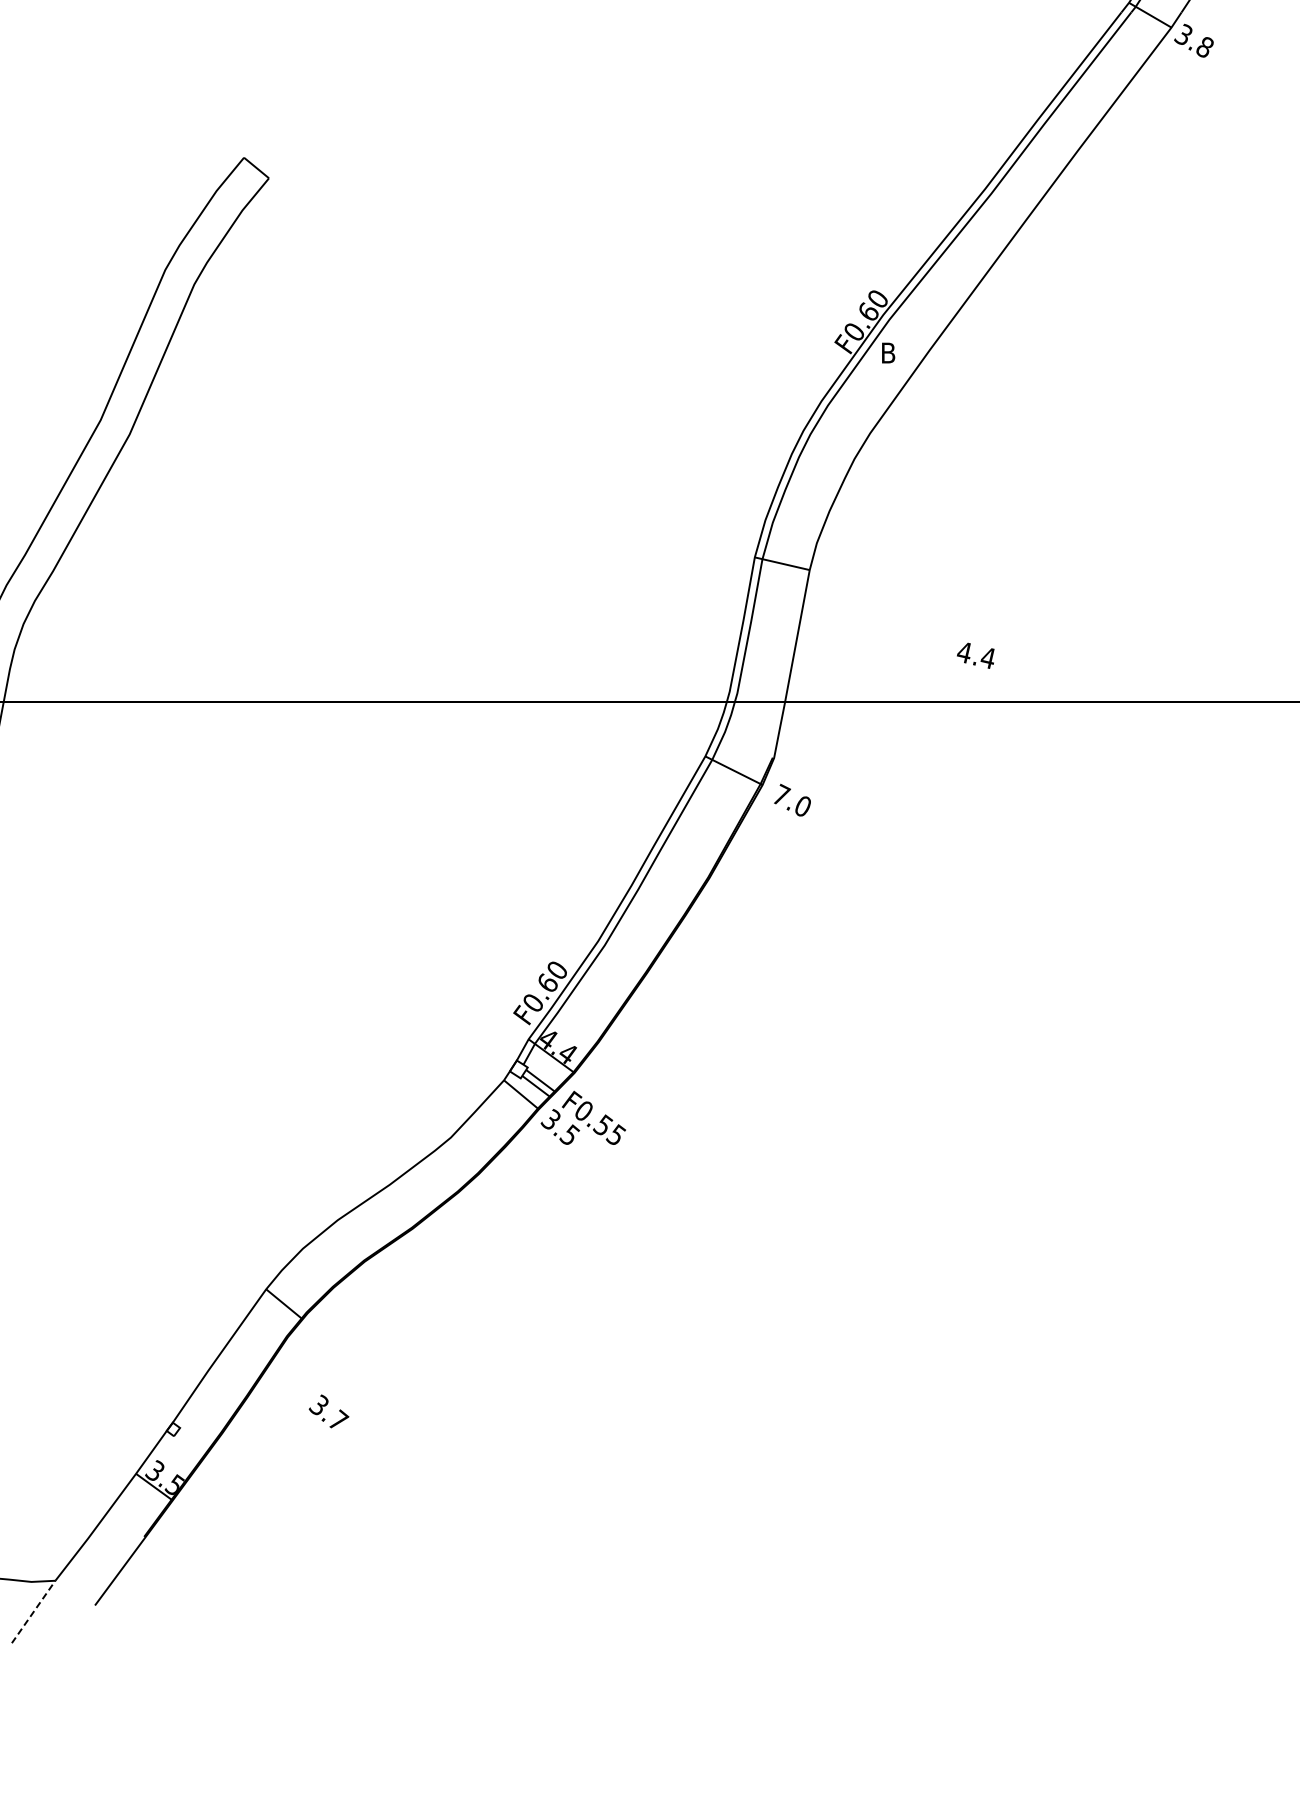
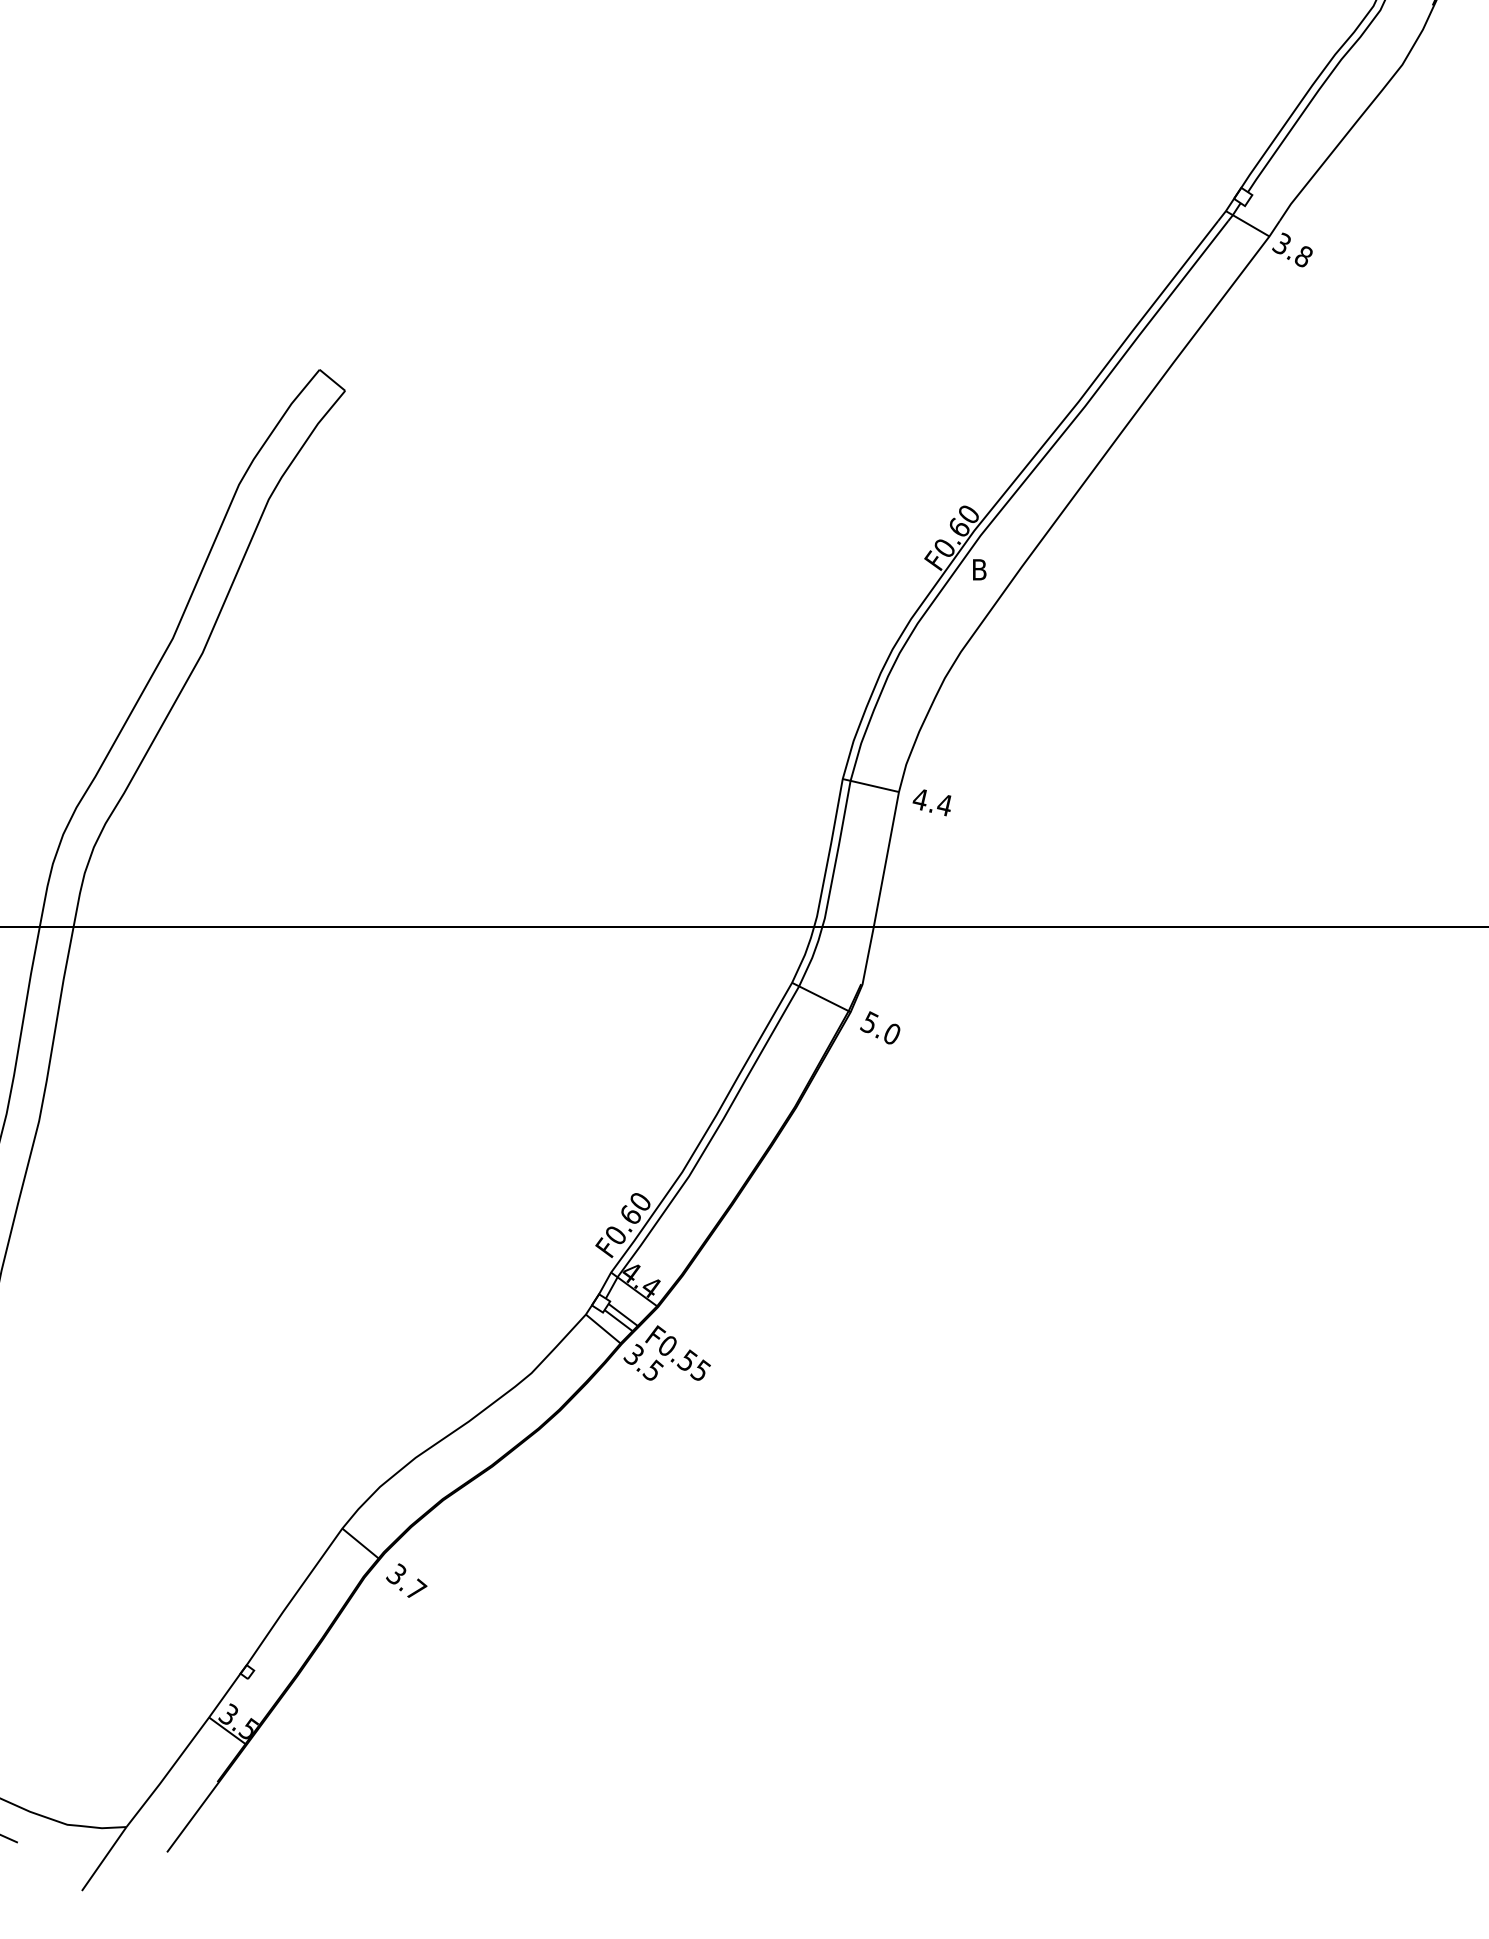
text: (975, 655) -> (931, 802), moved
text: (780, 794) -> (869, 1021), 7.0 -> 5.0
text: (328, 1411) -> (406, 1580), moved
line: (33, 1611) -> (104, 1858), dashed -> solid

